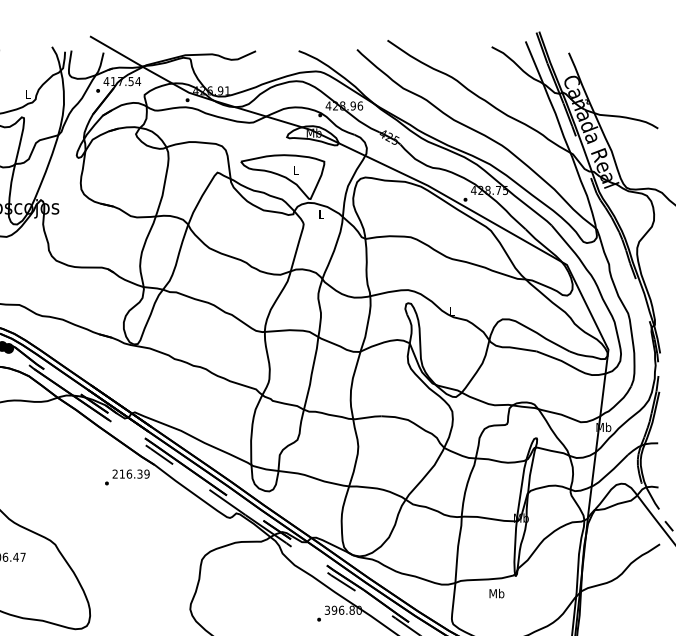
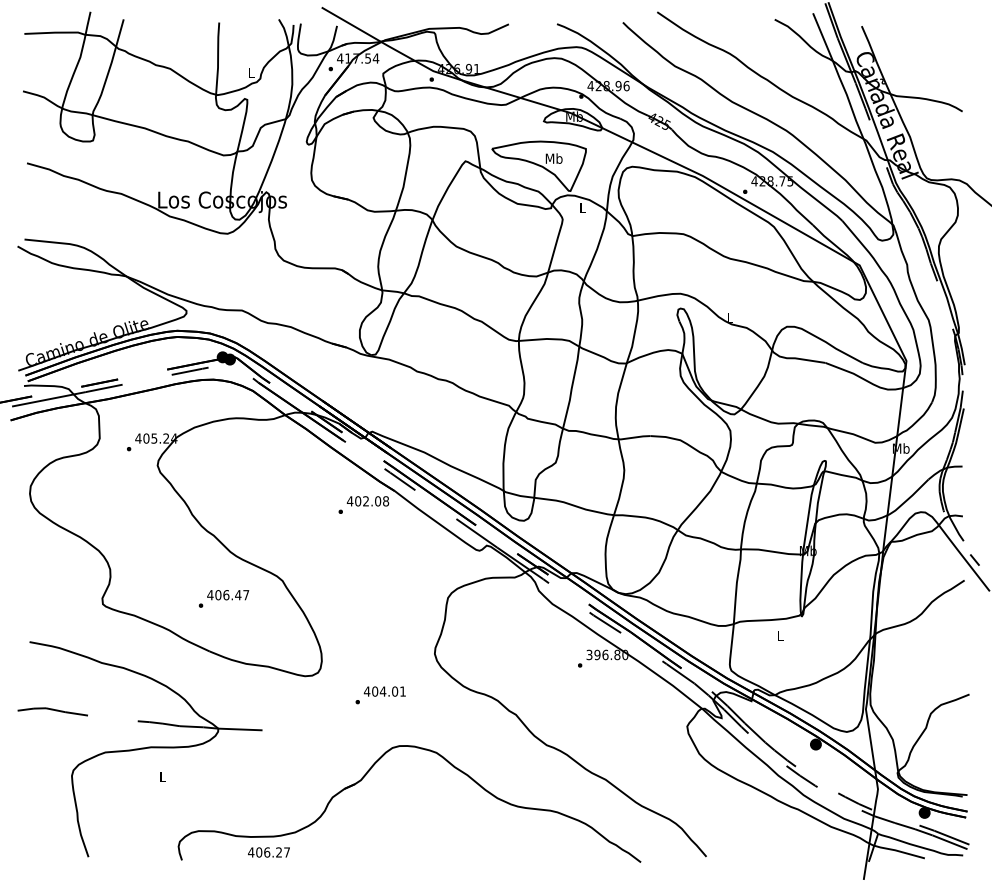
text: (295, 170) -> (553, 158), L -> Mb
text: (130, 474) -> (367, 501), 216.39 -> 402.08
text: (496, 593) -> (780, 635), Mb -> L

